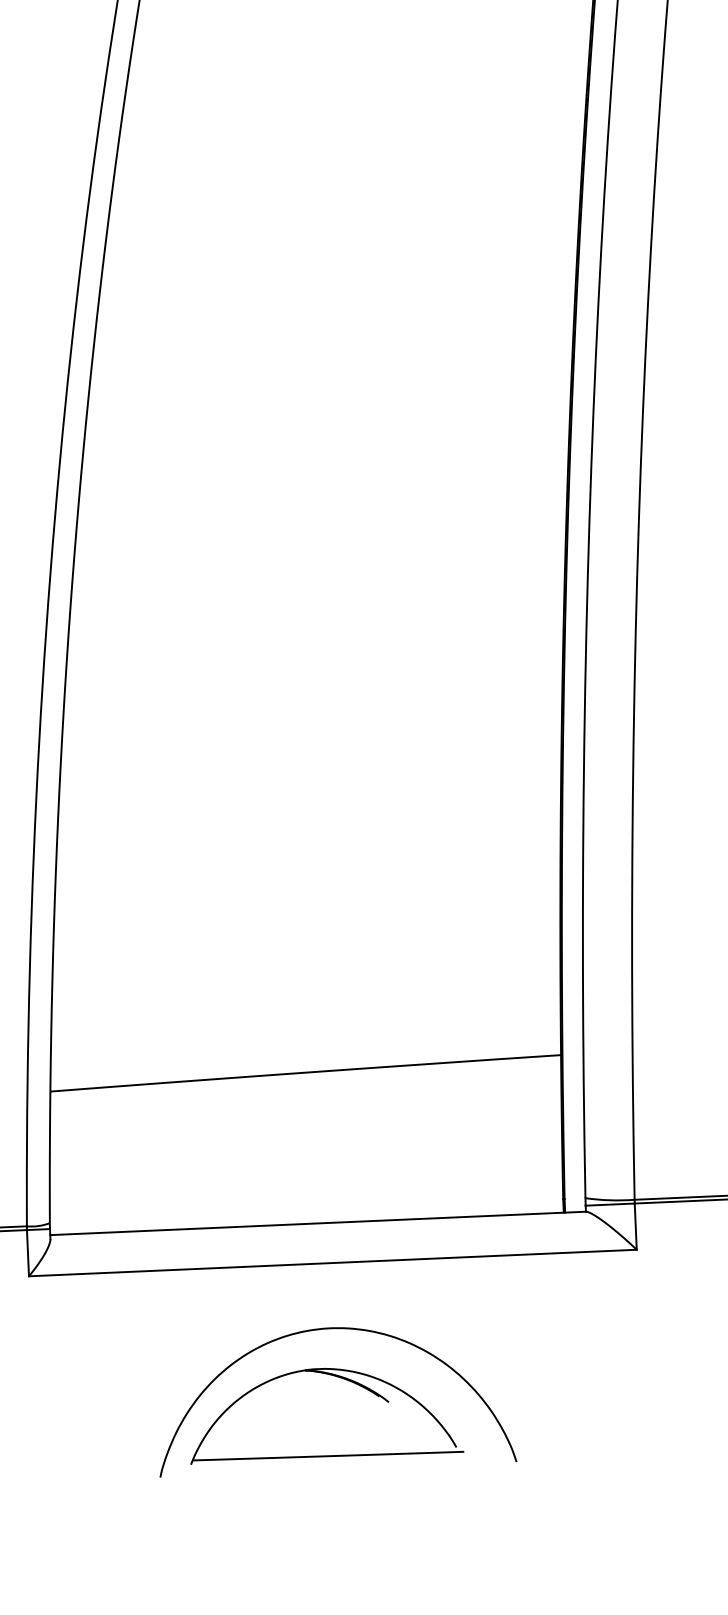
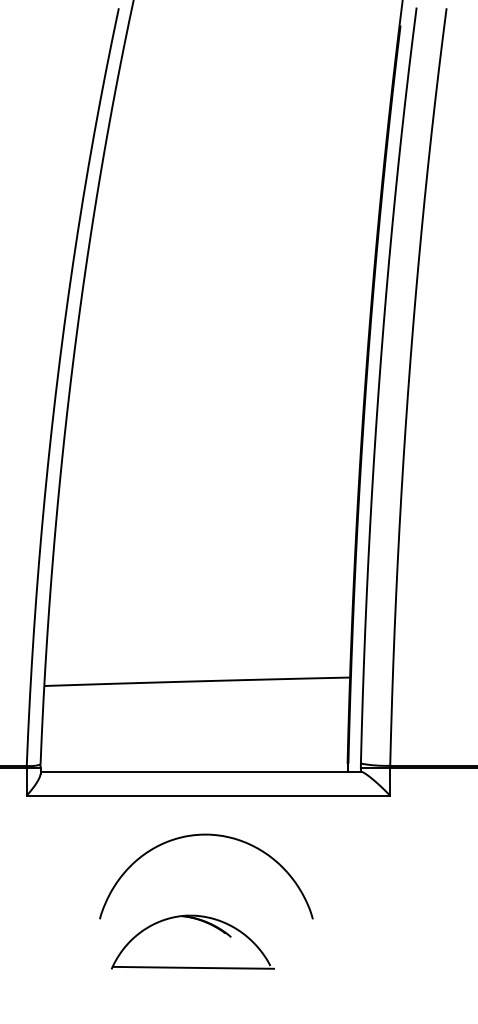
part: (324, 1412) -> (192, 941), moved

